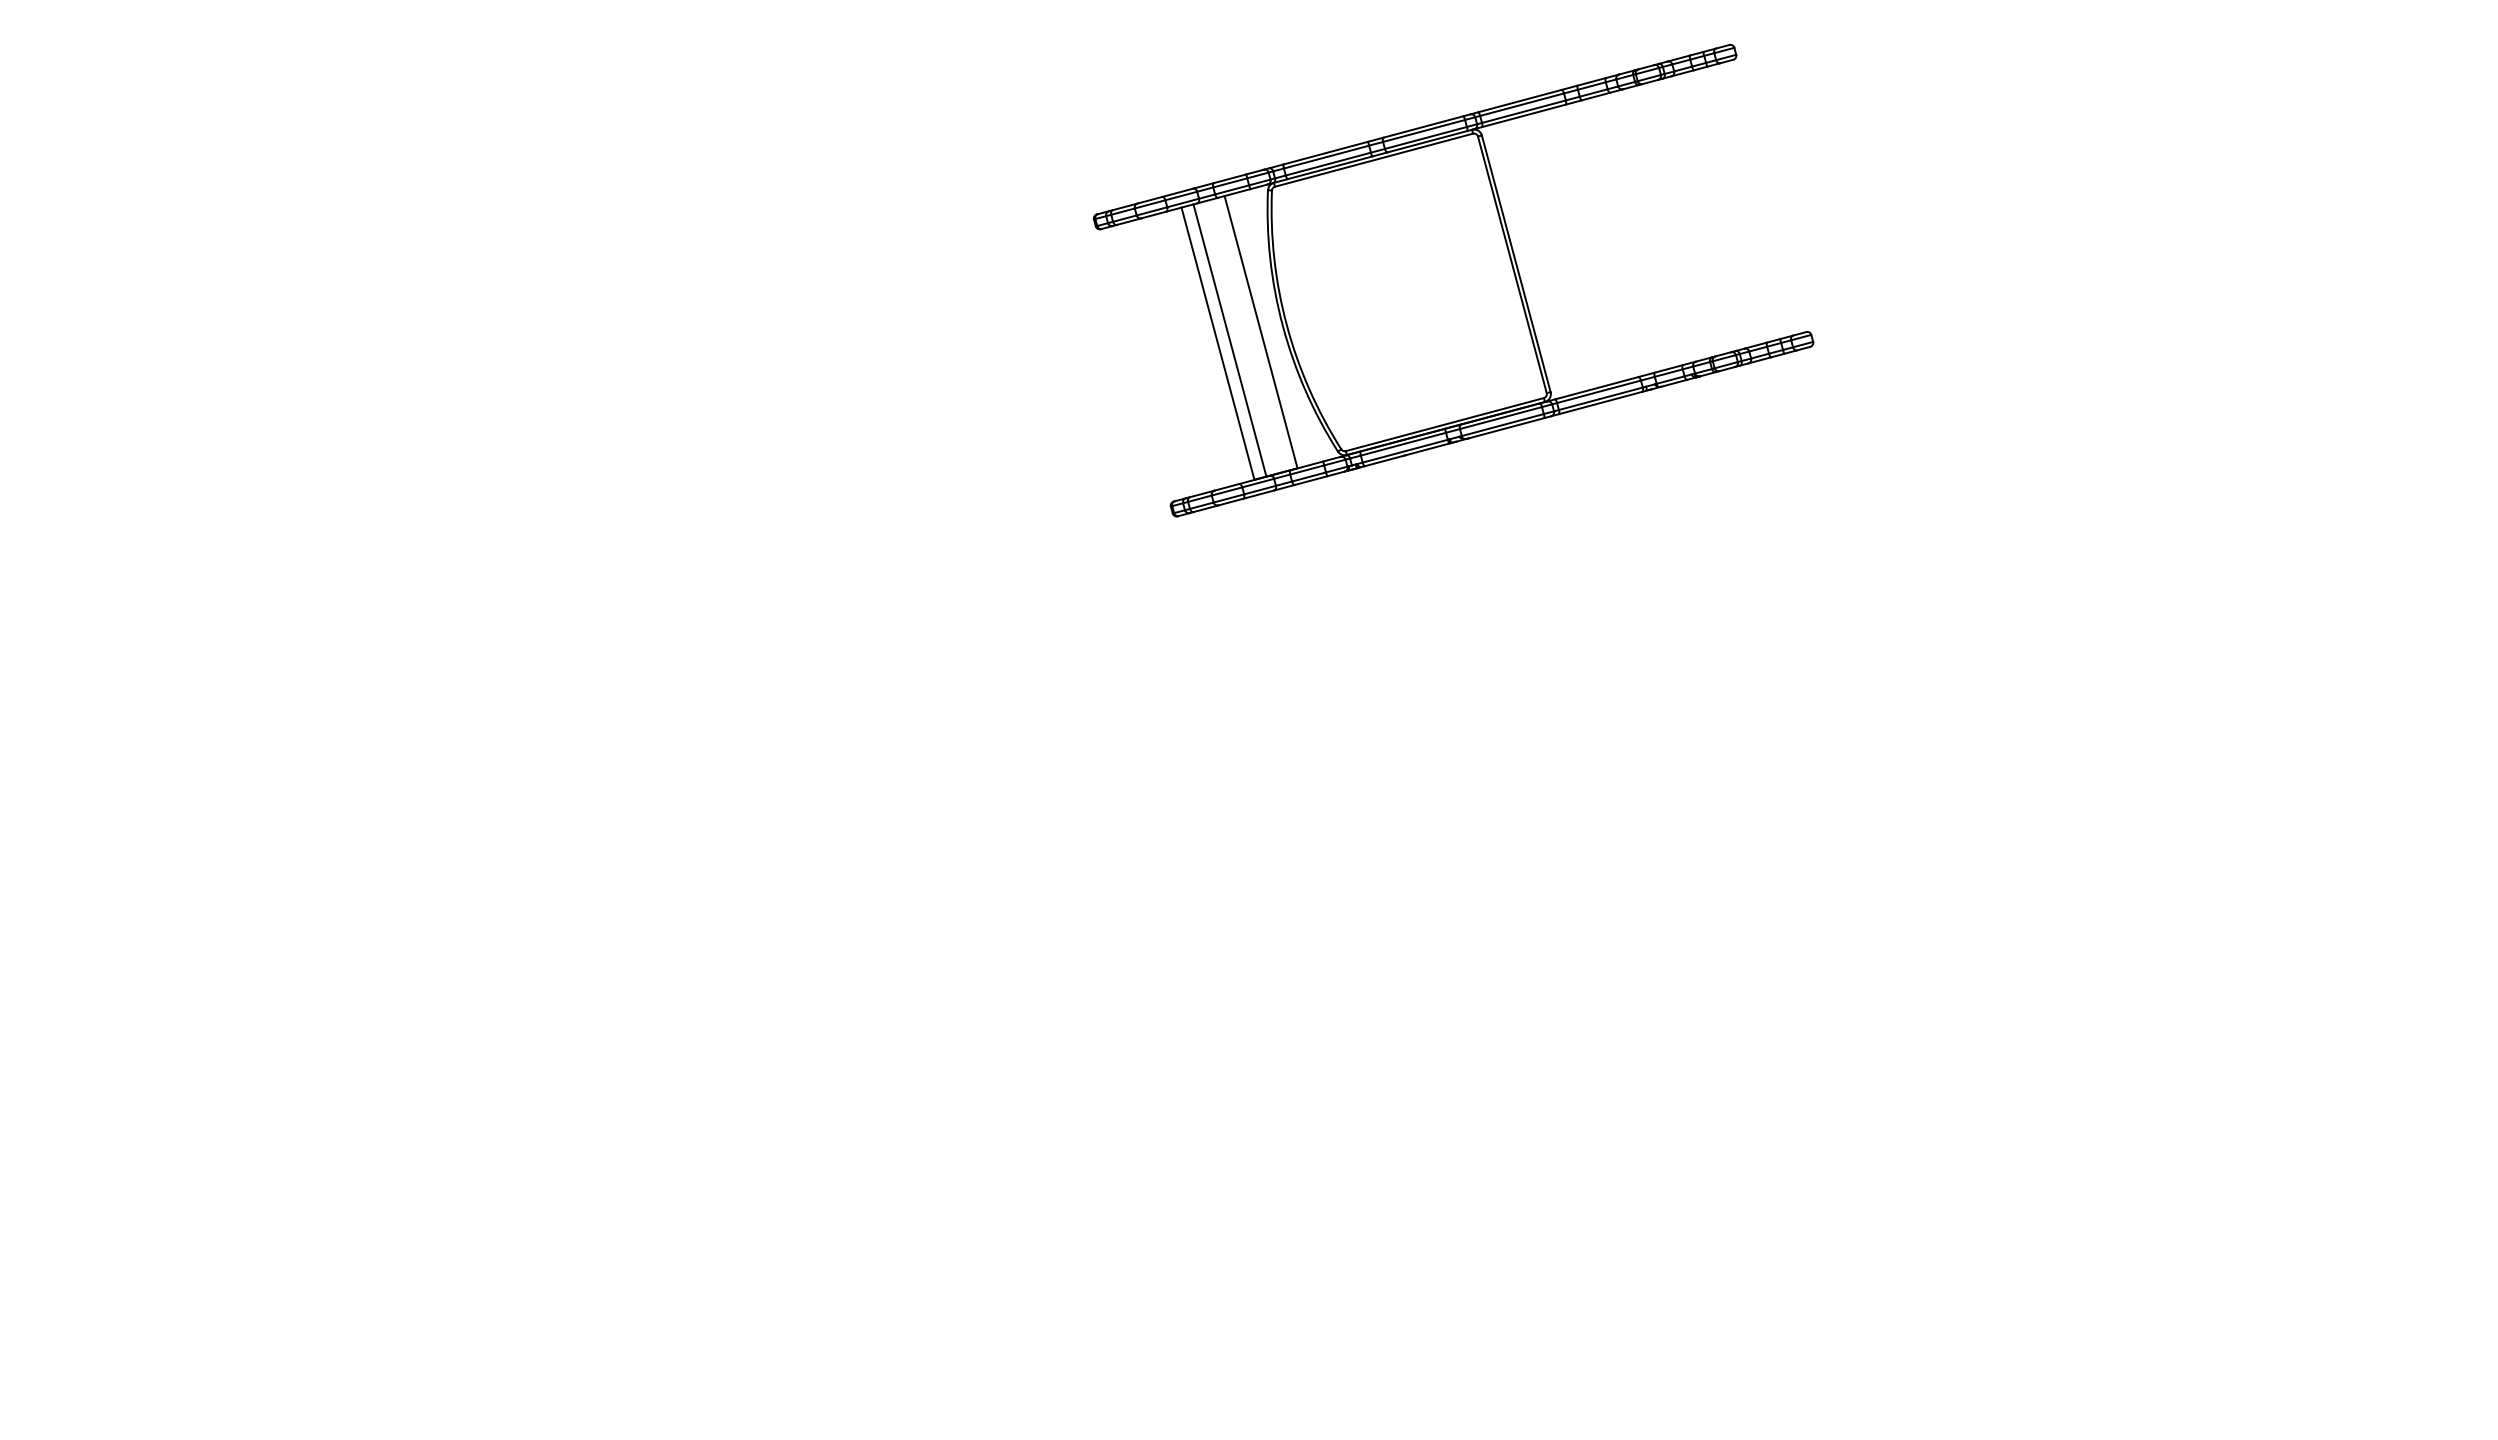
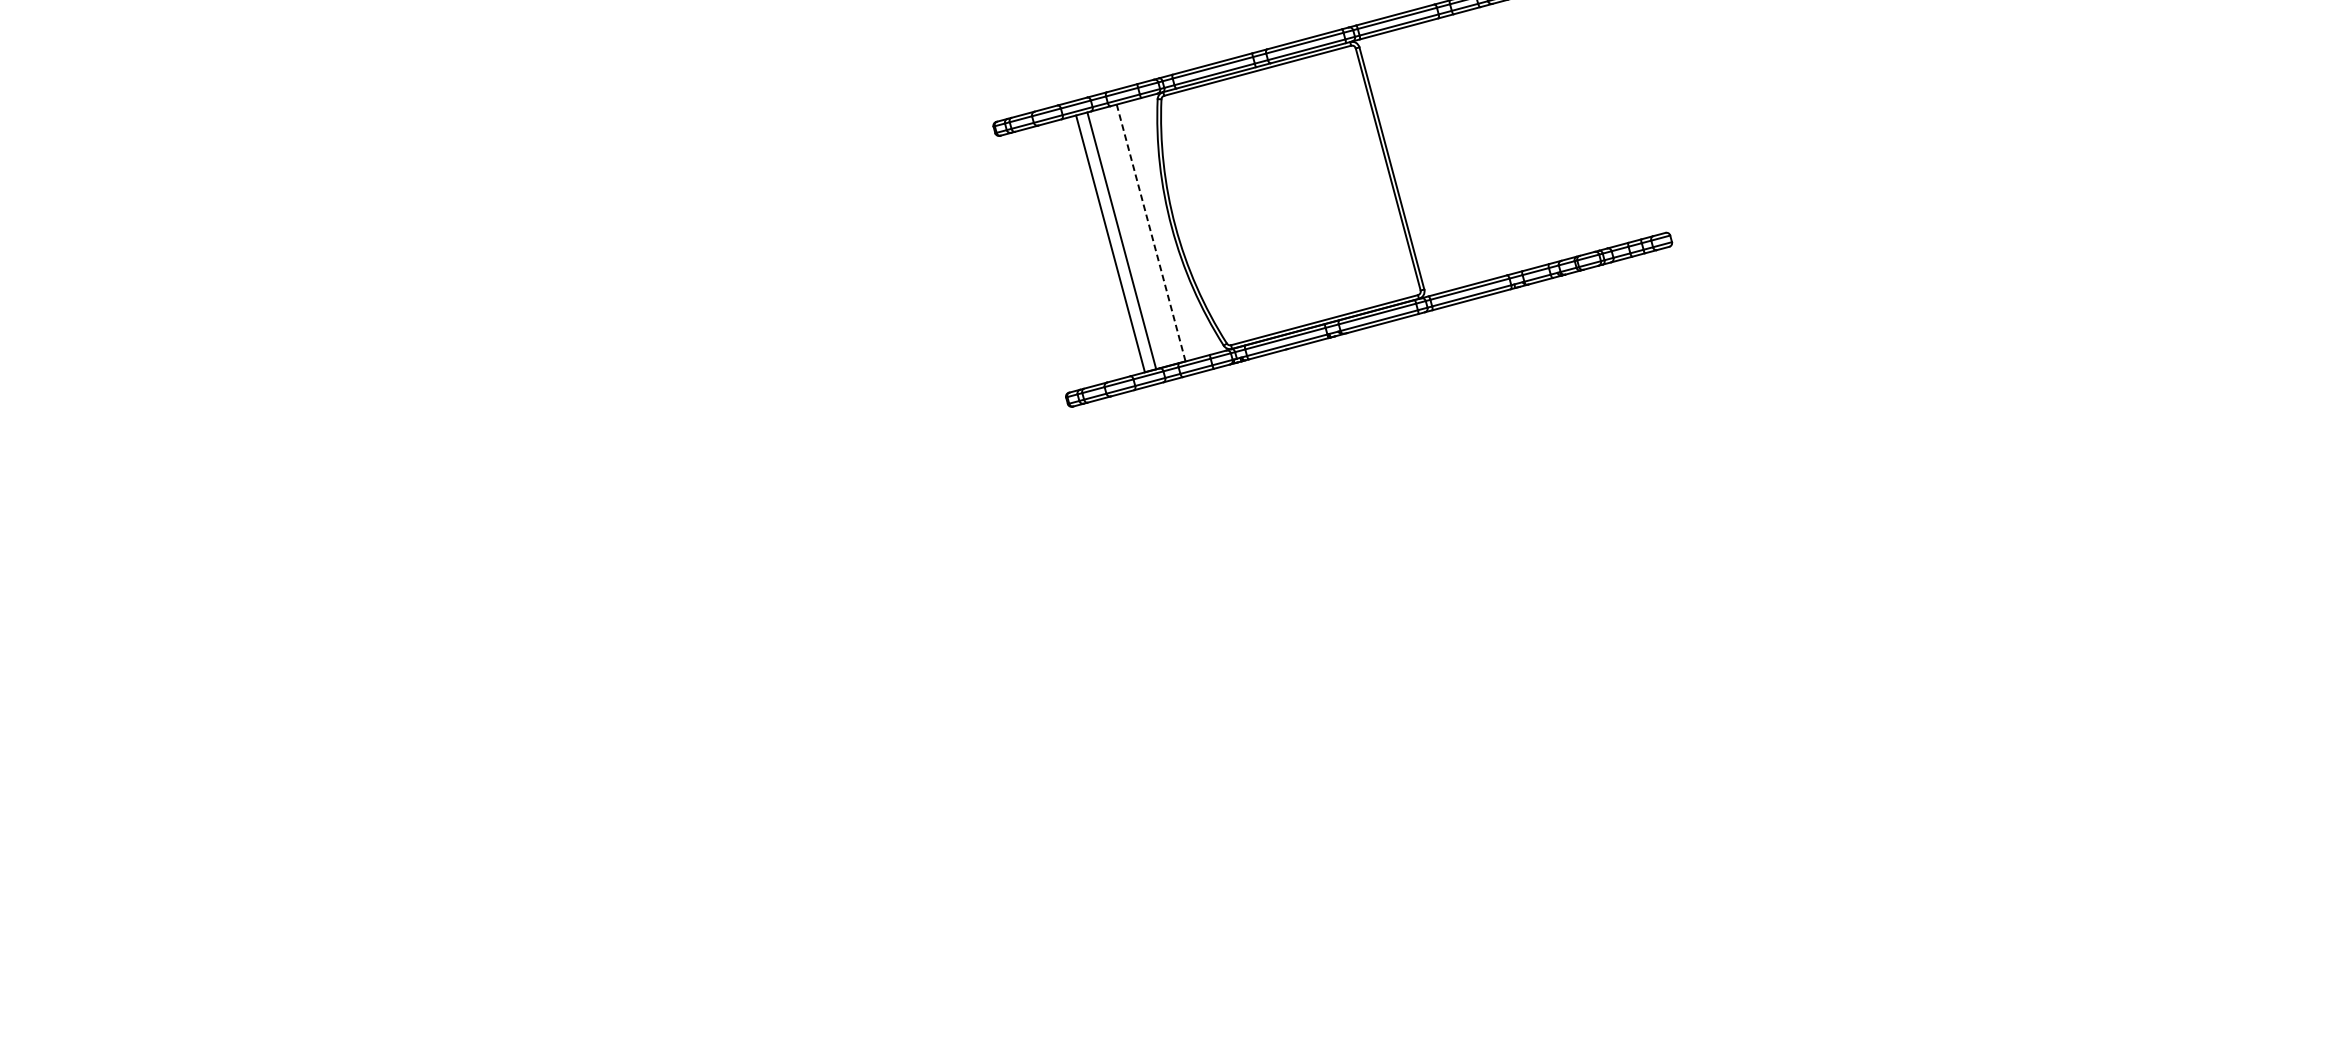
line: (1261, 332) -> (1151, 233), solid -> dashed

